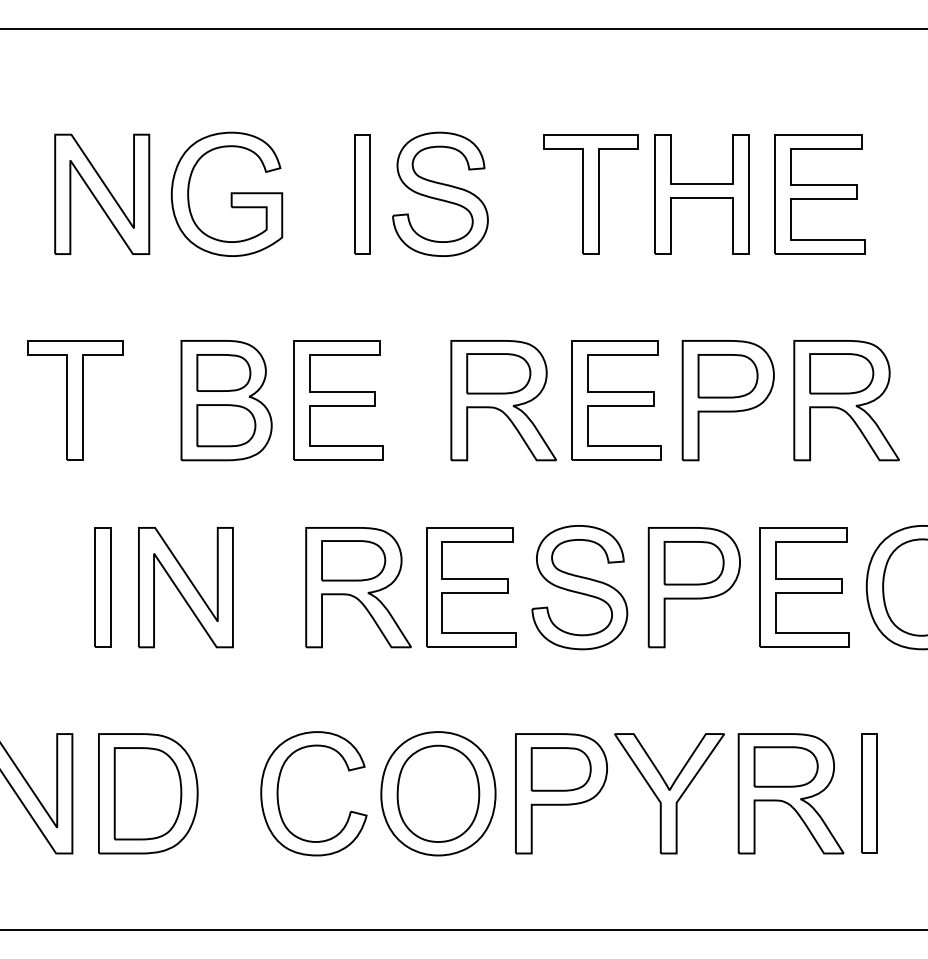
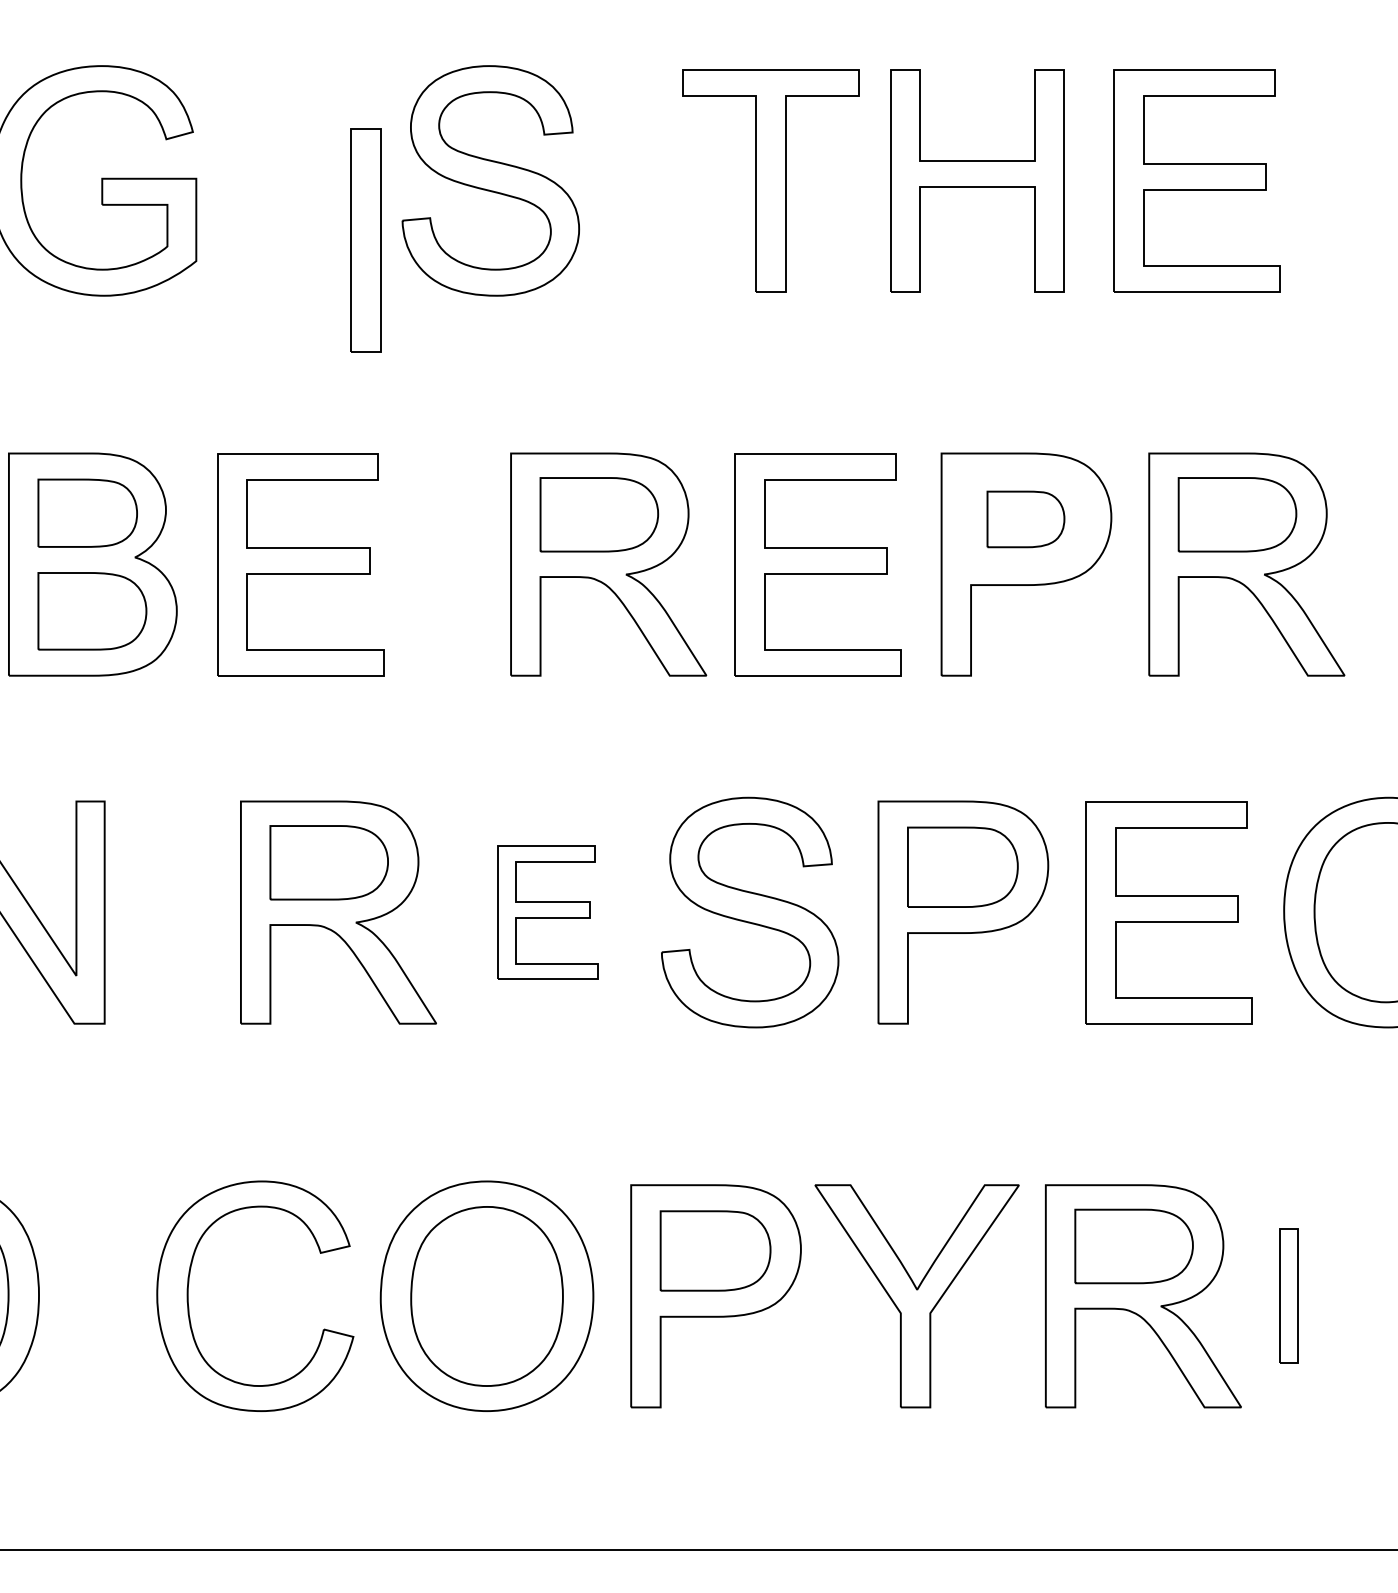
part: (362, 194) -> (366, 240), moved
part: (727, 376) -> (1024, 519), size x0.7
part: (471, 587) -> (548, 912), size x0.6
part: (869, 793) -> (1289, 1295), size x0.6

